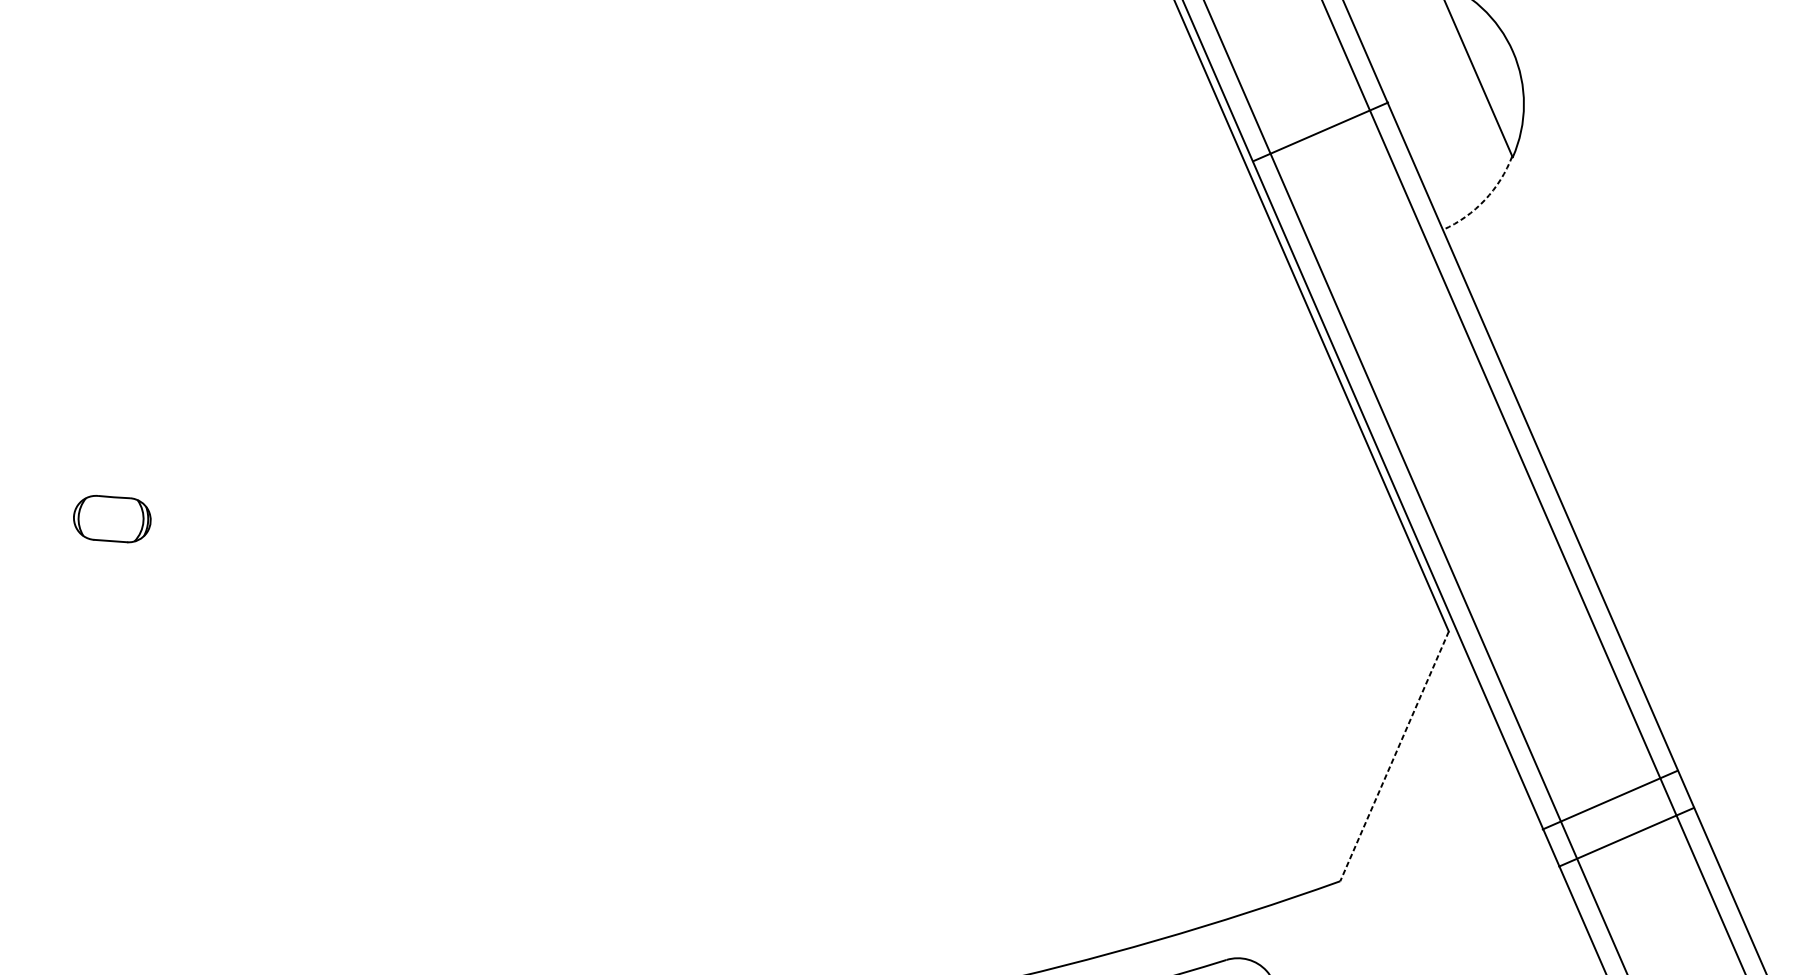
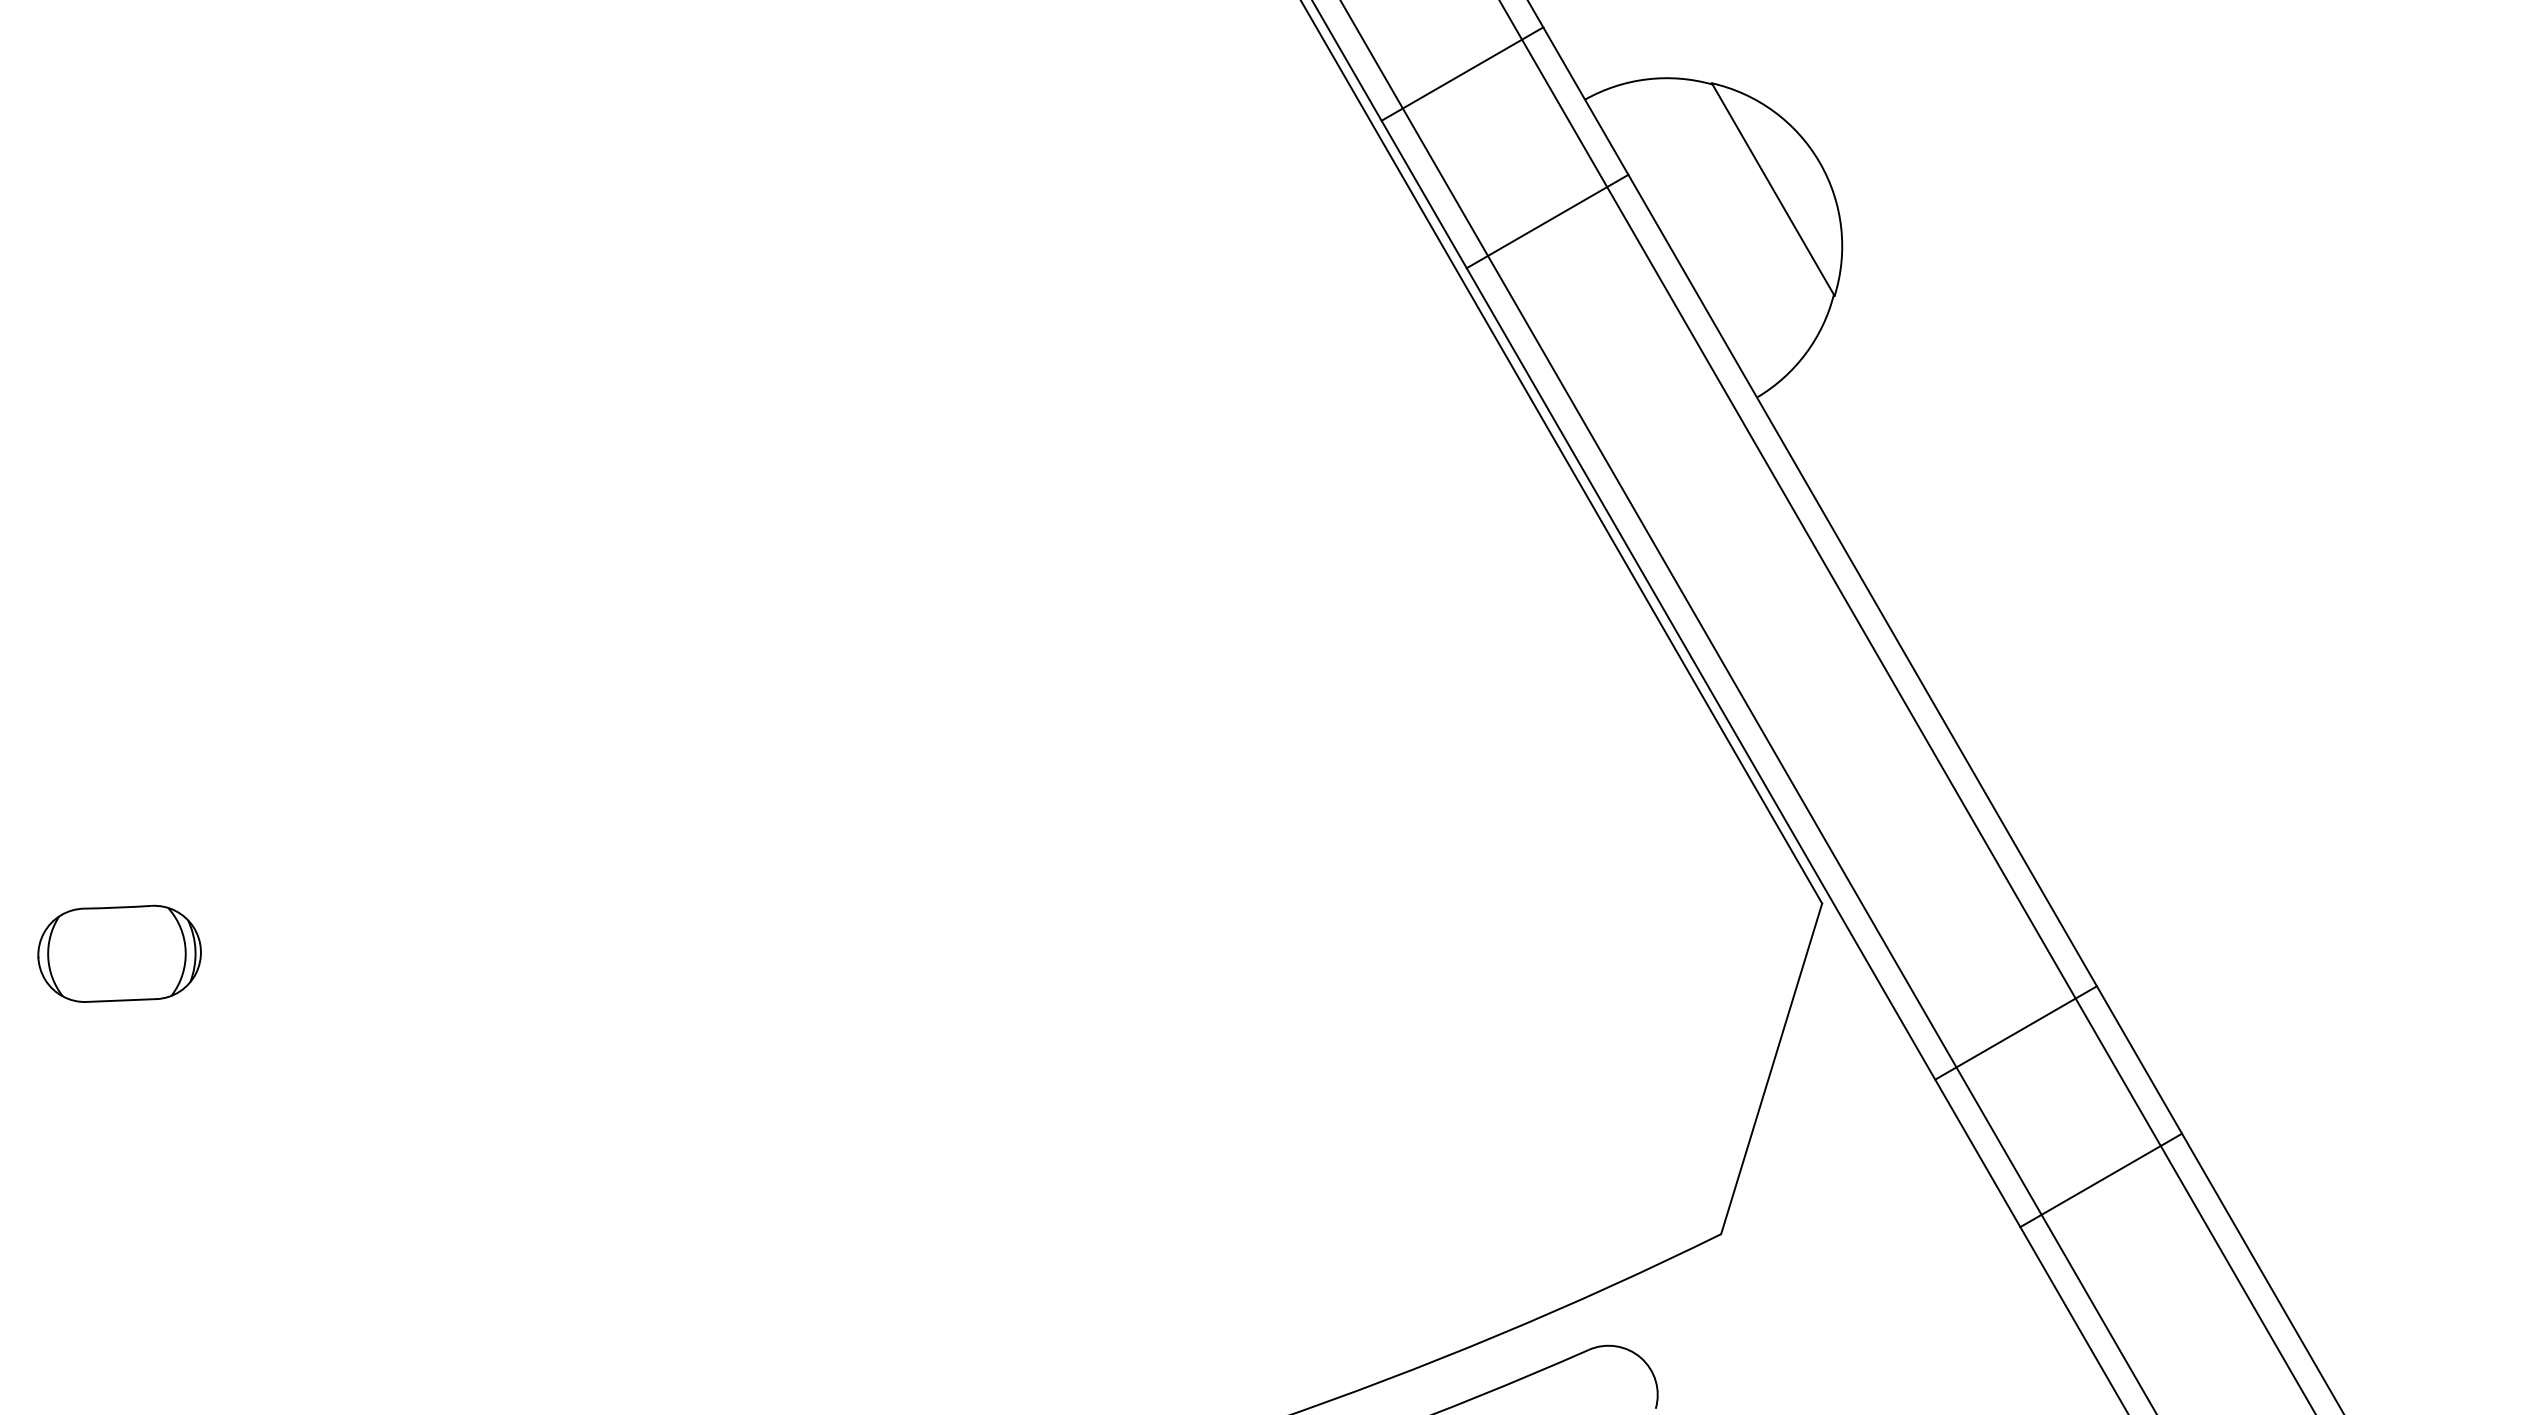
line: (1320, 131) -> (1547, 221), moved
arc: (1484, 199) -> (1805, 353), dashed -> solid
part: (112, 518) -> (119, 953), size x1.67
line: (1394, 756) -> (1771, 1068), dashed -> solid
line: (1609, 799) -> (2015, 1032), moved
line: (1626, 837) -> (2101, 1180), moved

